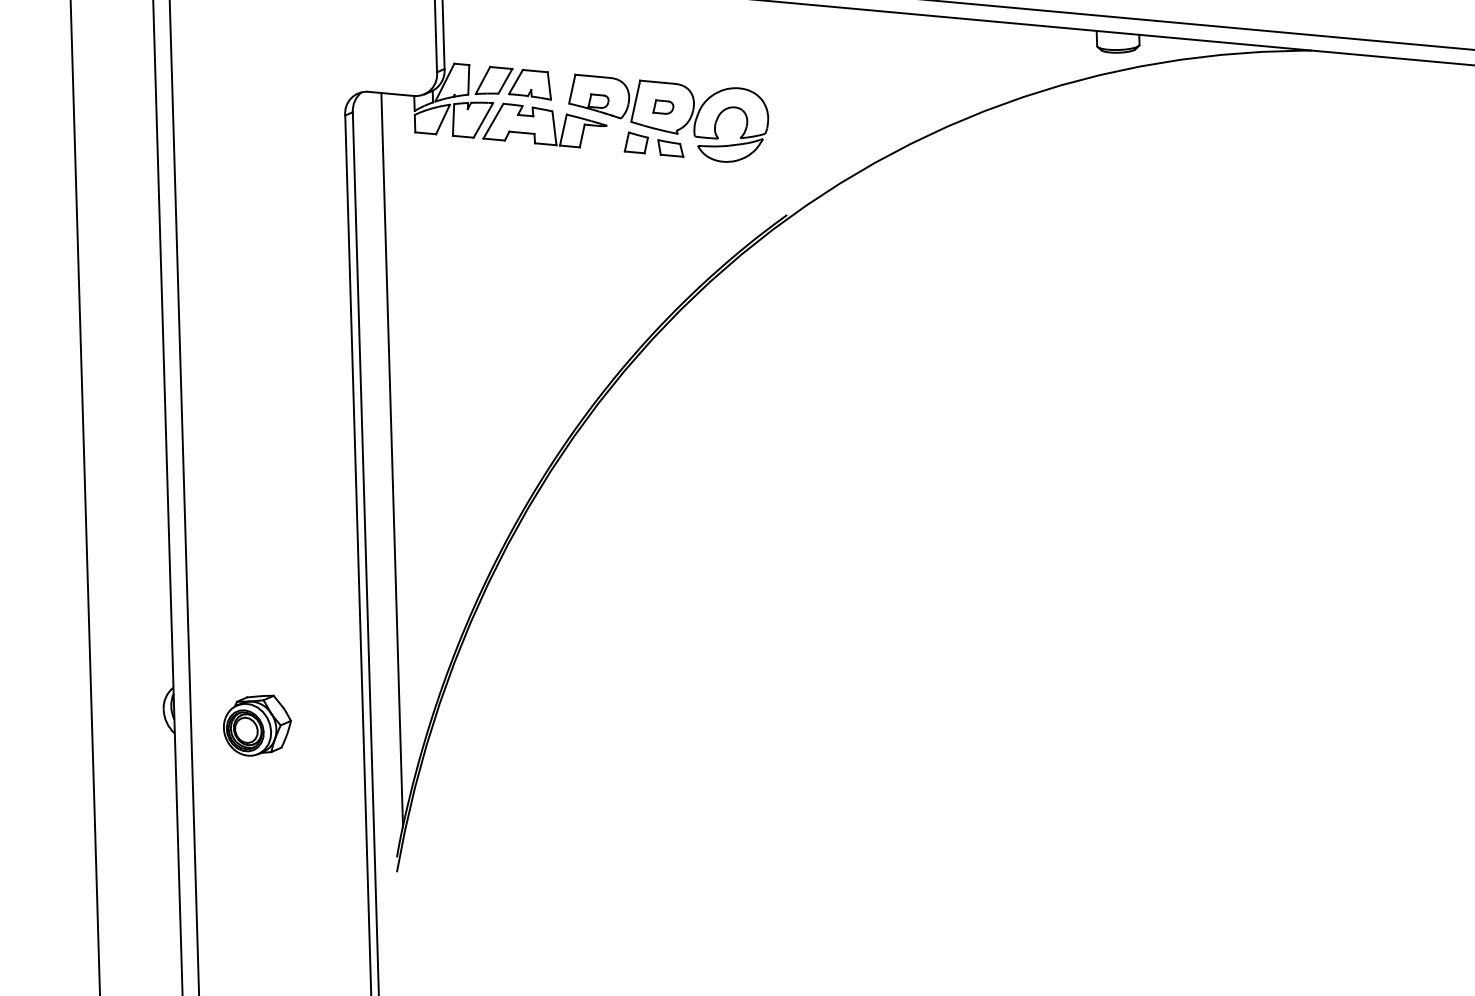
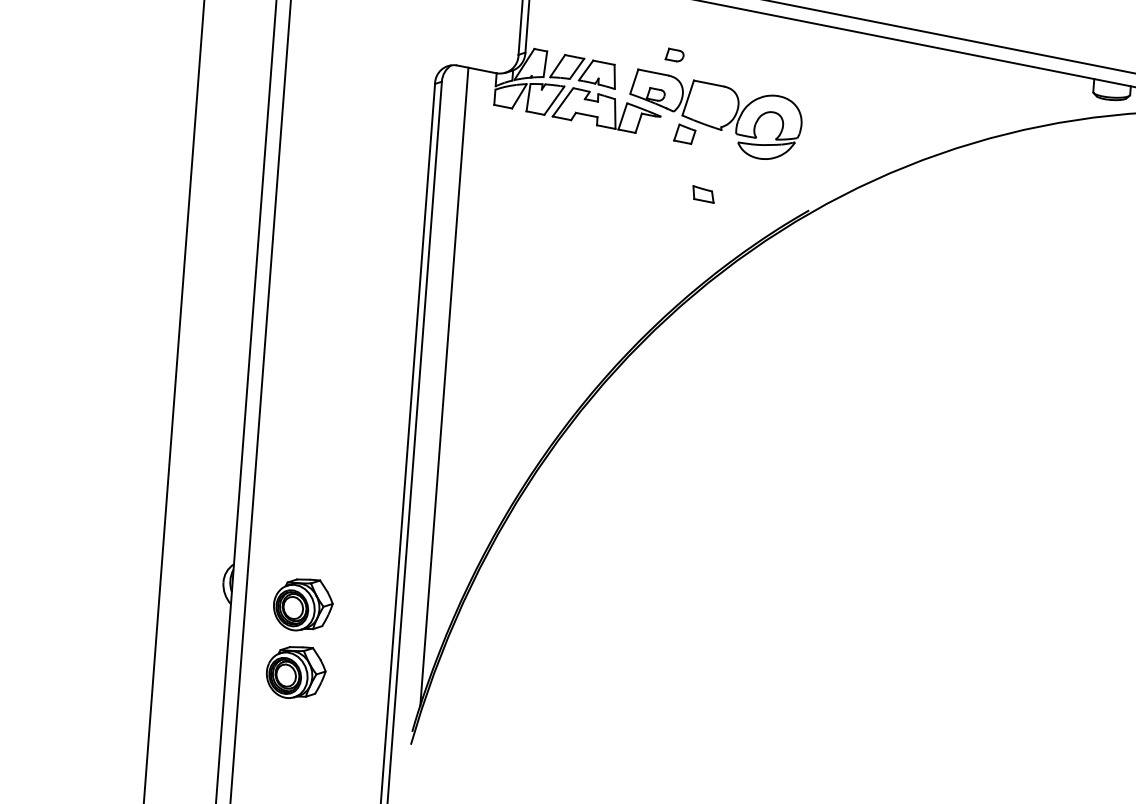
part: (663, 106) -> (675, 54), moved
part: (670, 148) -> (703, 194), moved
part: (257, 803) -> (296, 672), added

